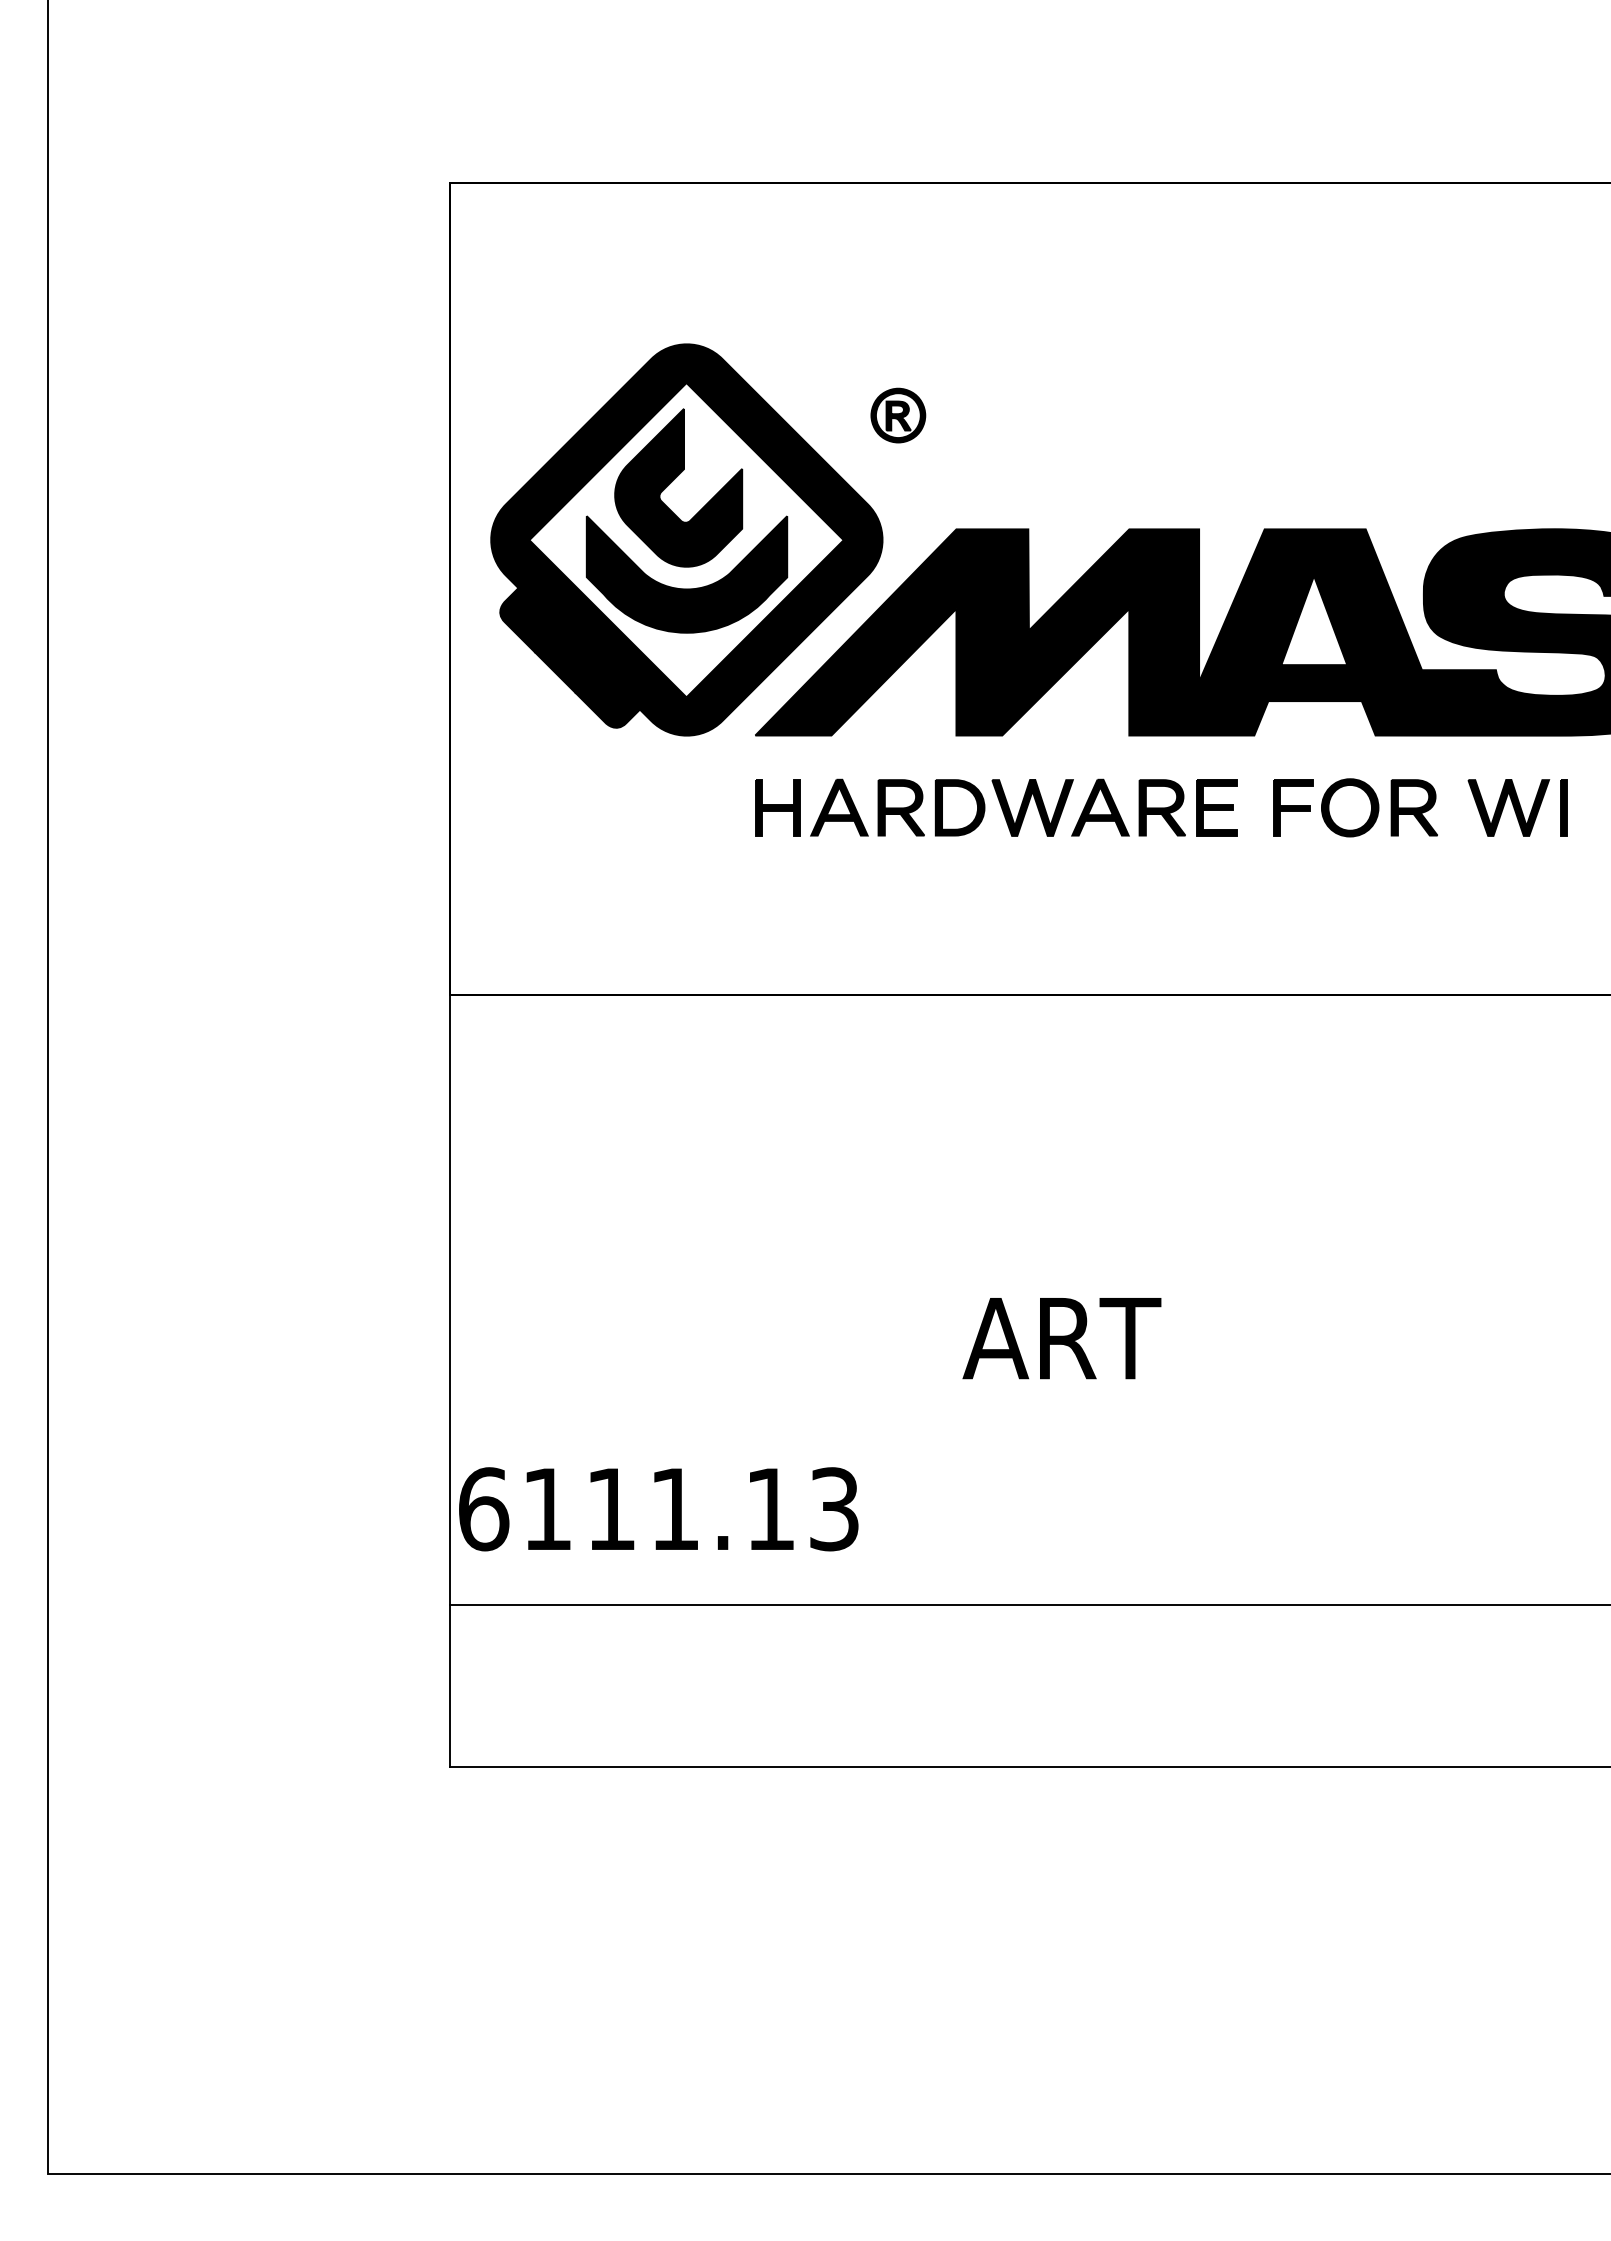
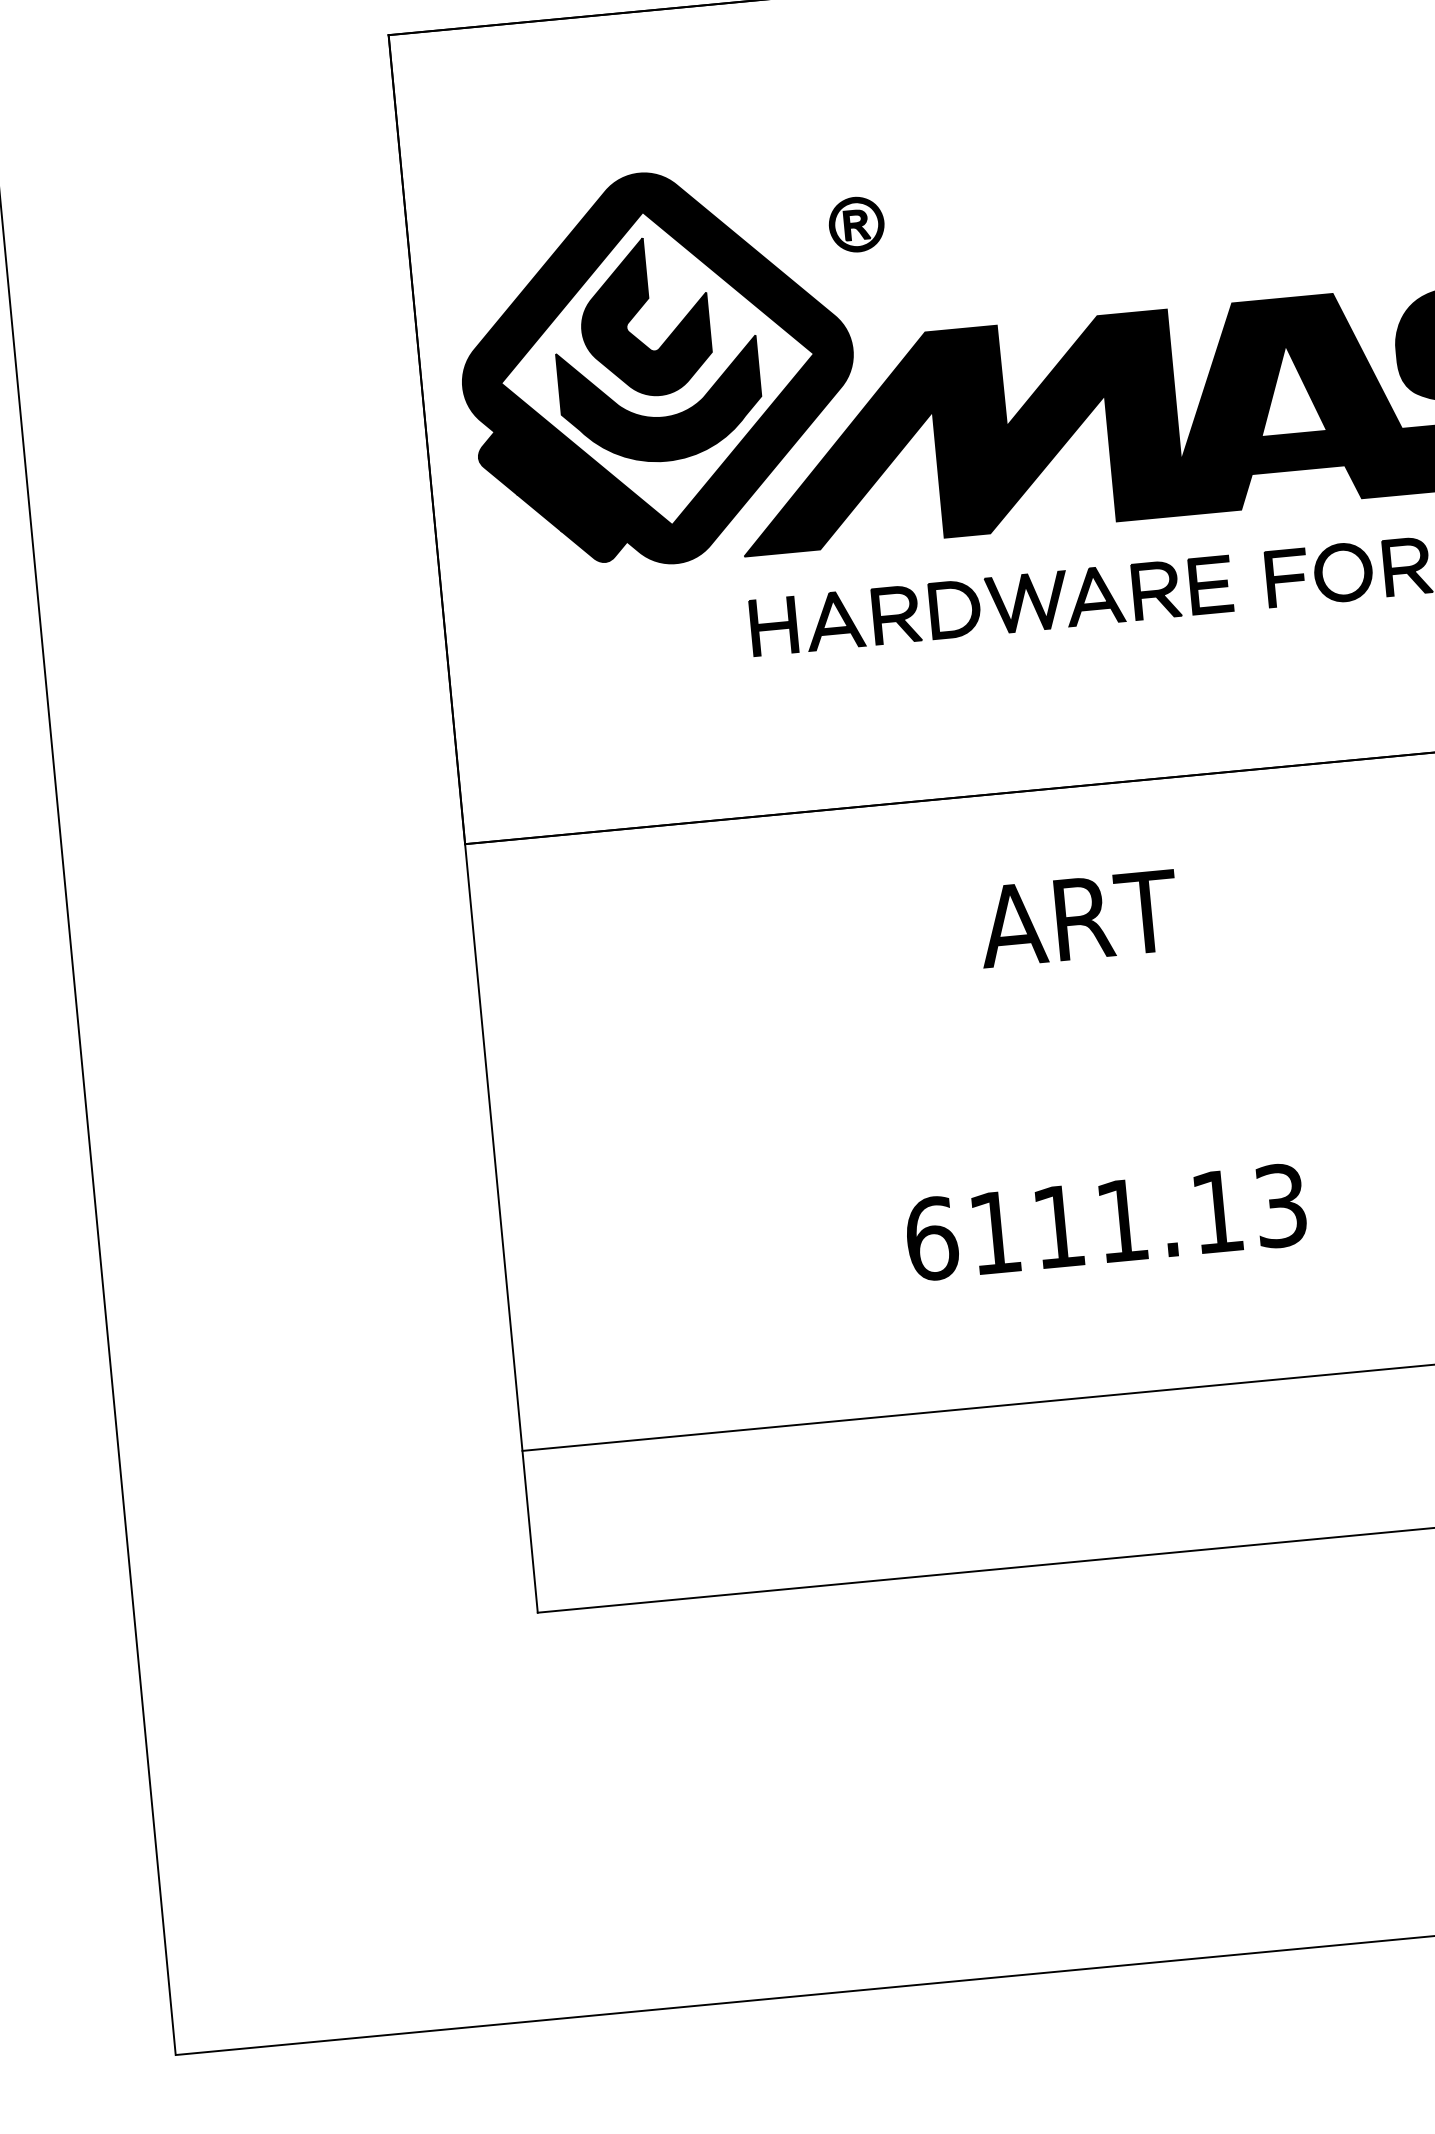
text: (1061, 1338) -> (1078, 918), moved
text: (658, 1509) -> (1105, 1222), moved

